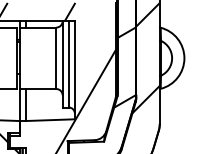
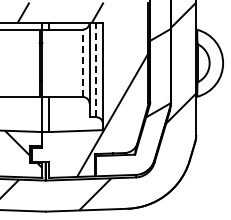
line: (56, 58) -> (82, 63), solid -> dashed
line: (68, 63) -> (96, 69), solid -> dashed

